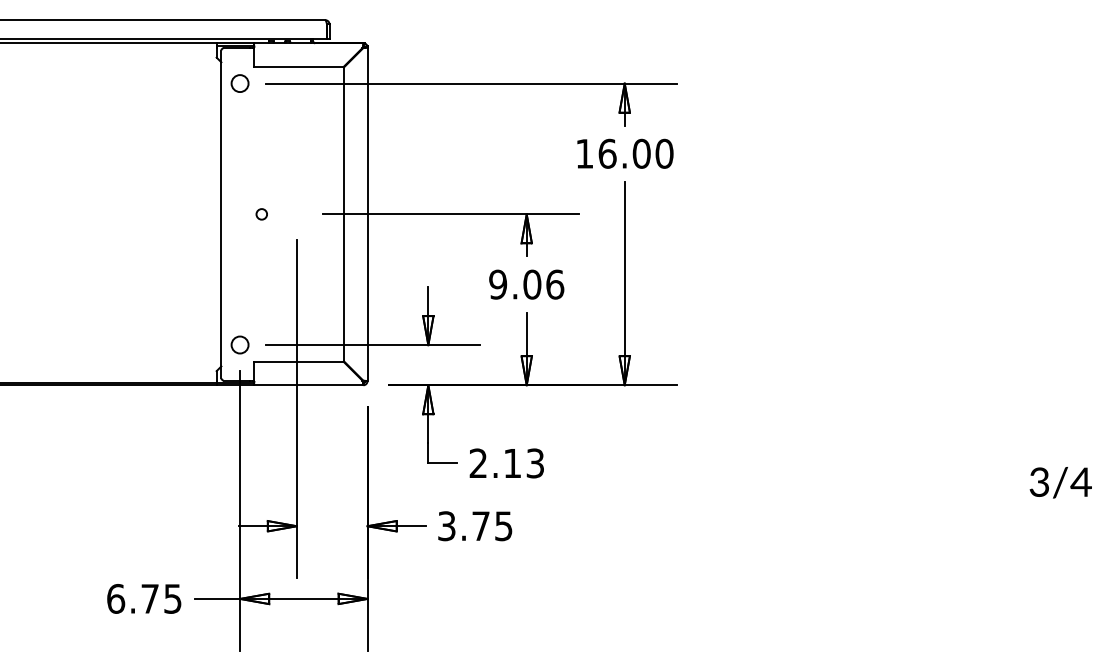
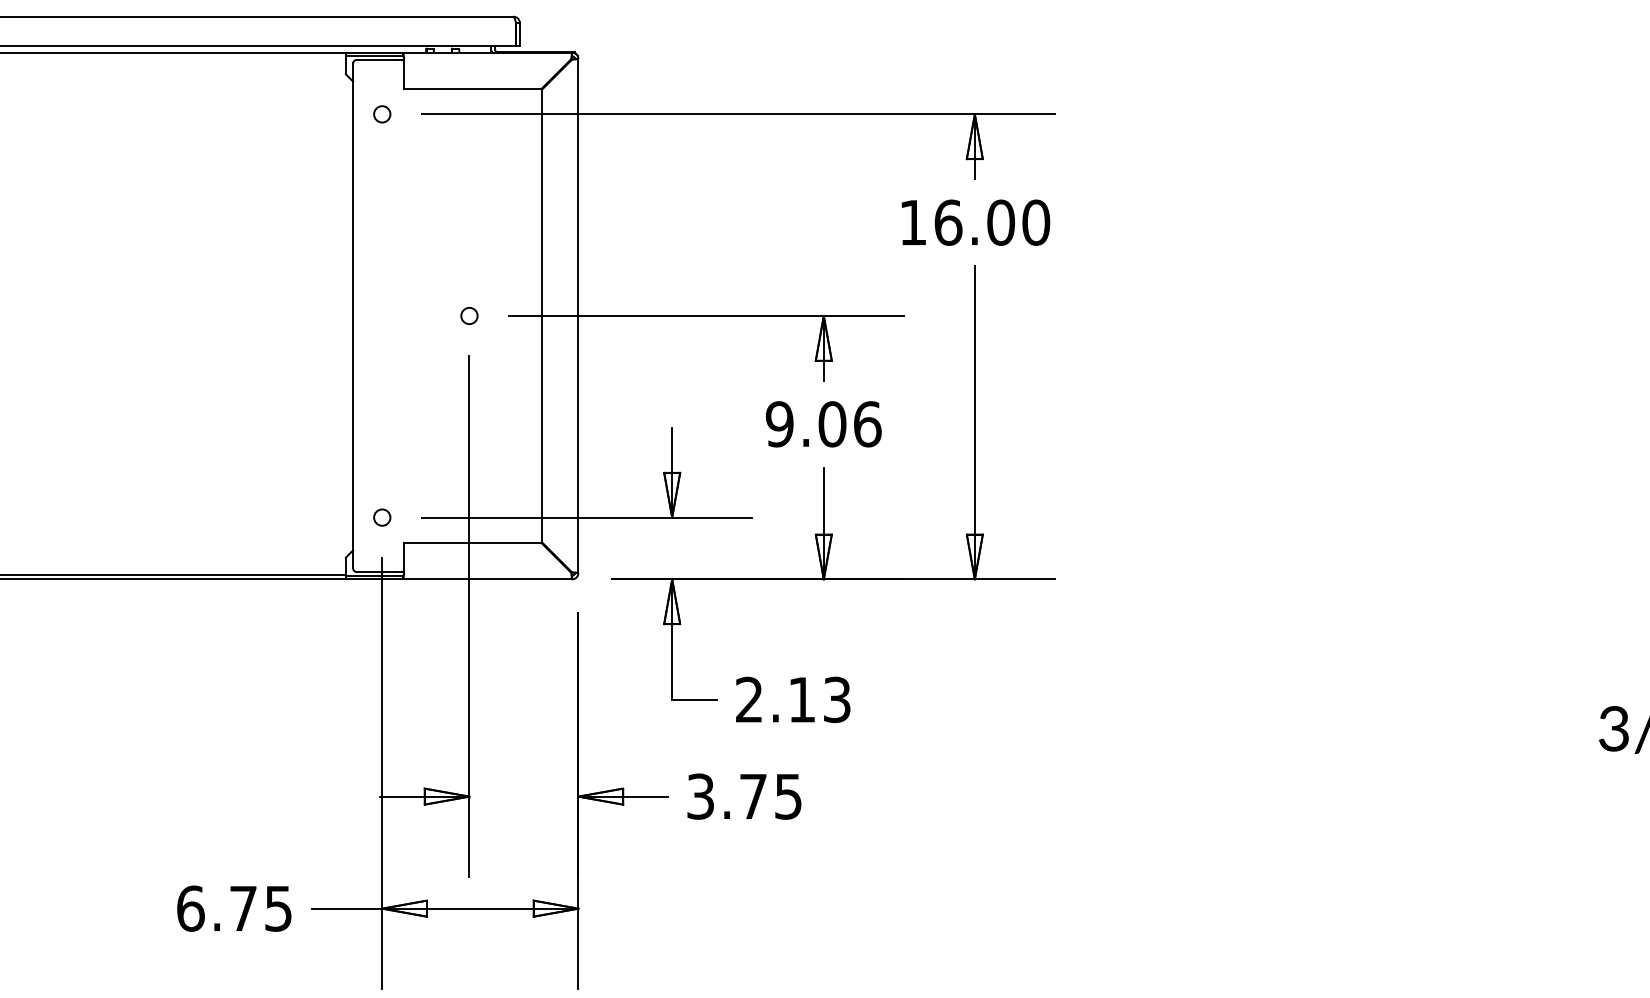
circle: (240, 83) -> (382, 114), size x0.62
circle: (261, 214) -> (468, 316), moved
circle: (240, 345) -> (382, 518), size x0.62

